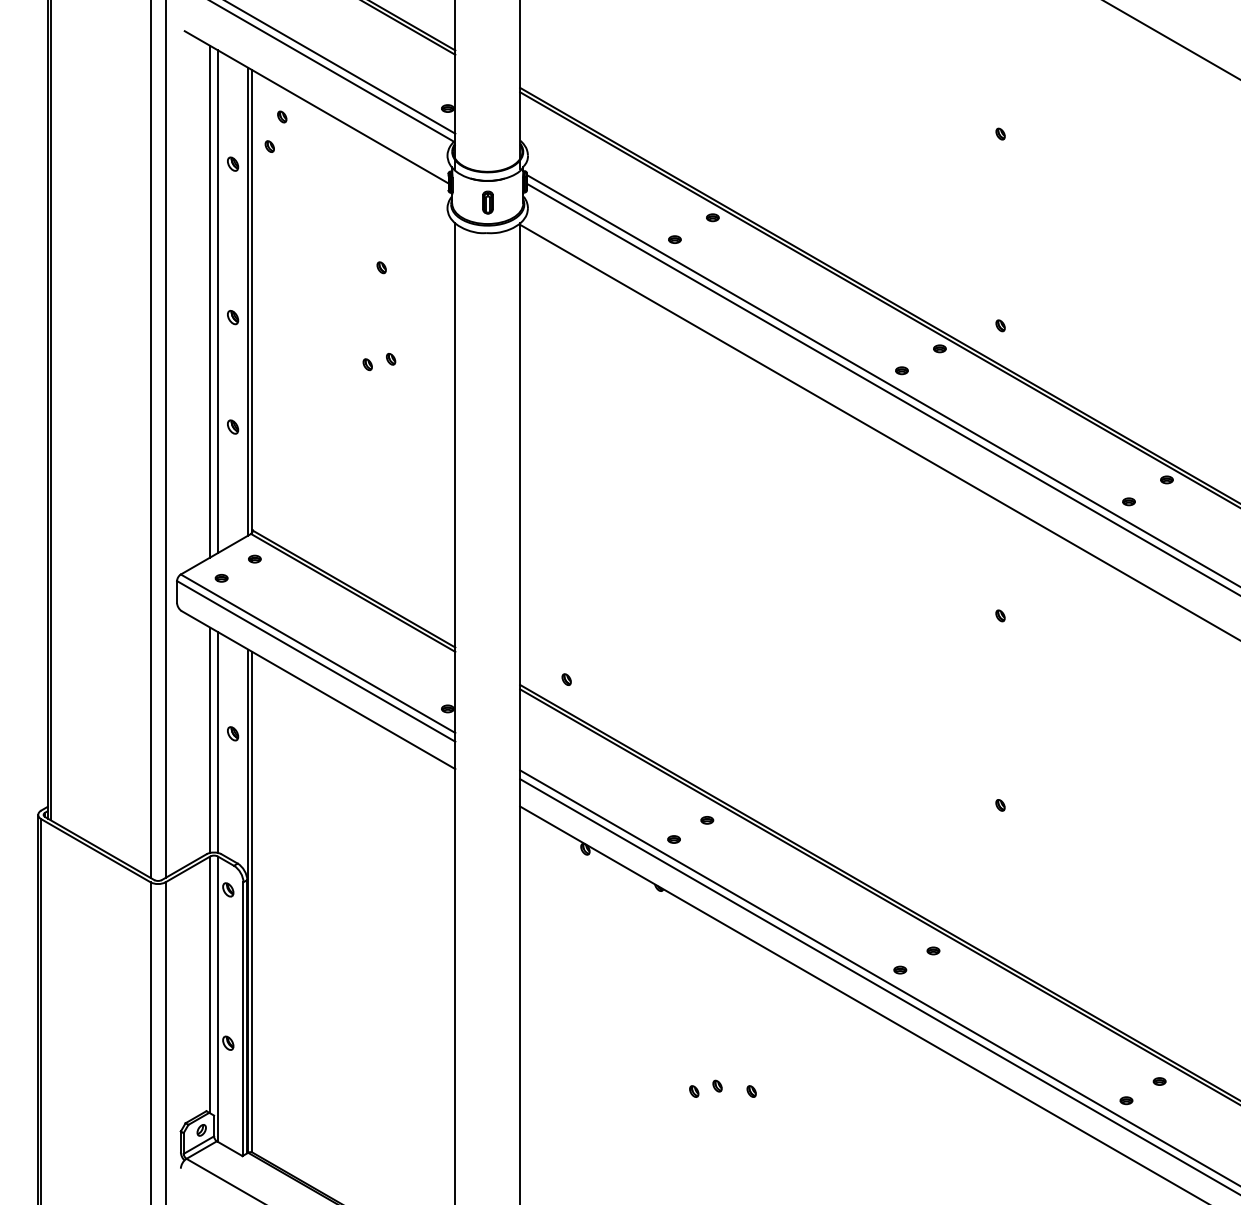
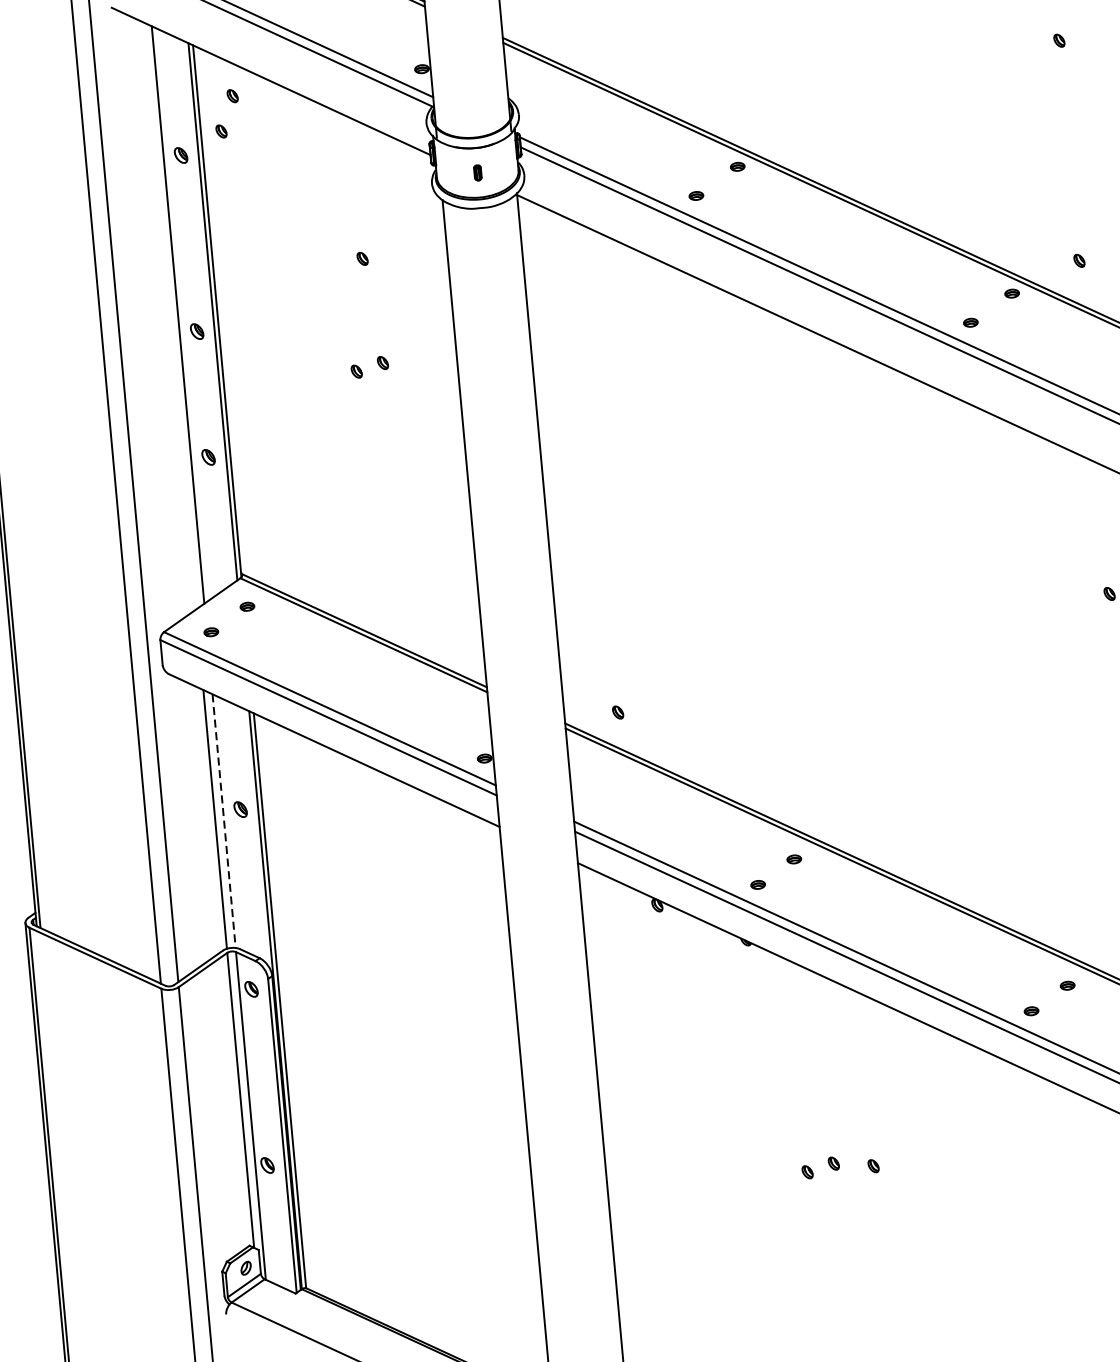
part: (487, 202) -> (477, 172), size x0.6
line: (210, 301) -> (169, 315), removed
line: (217, 742) -> (223, 821), solid -> dashed

